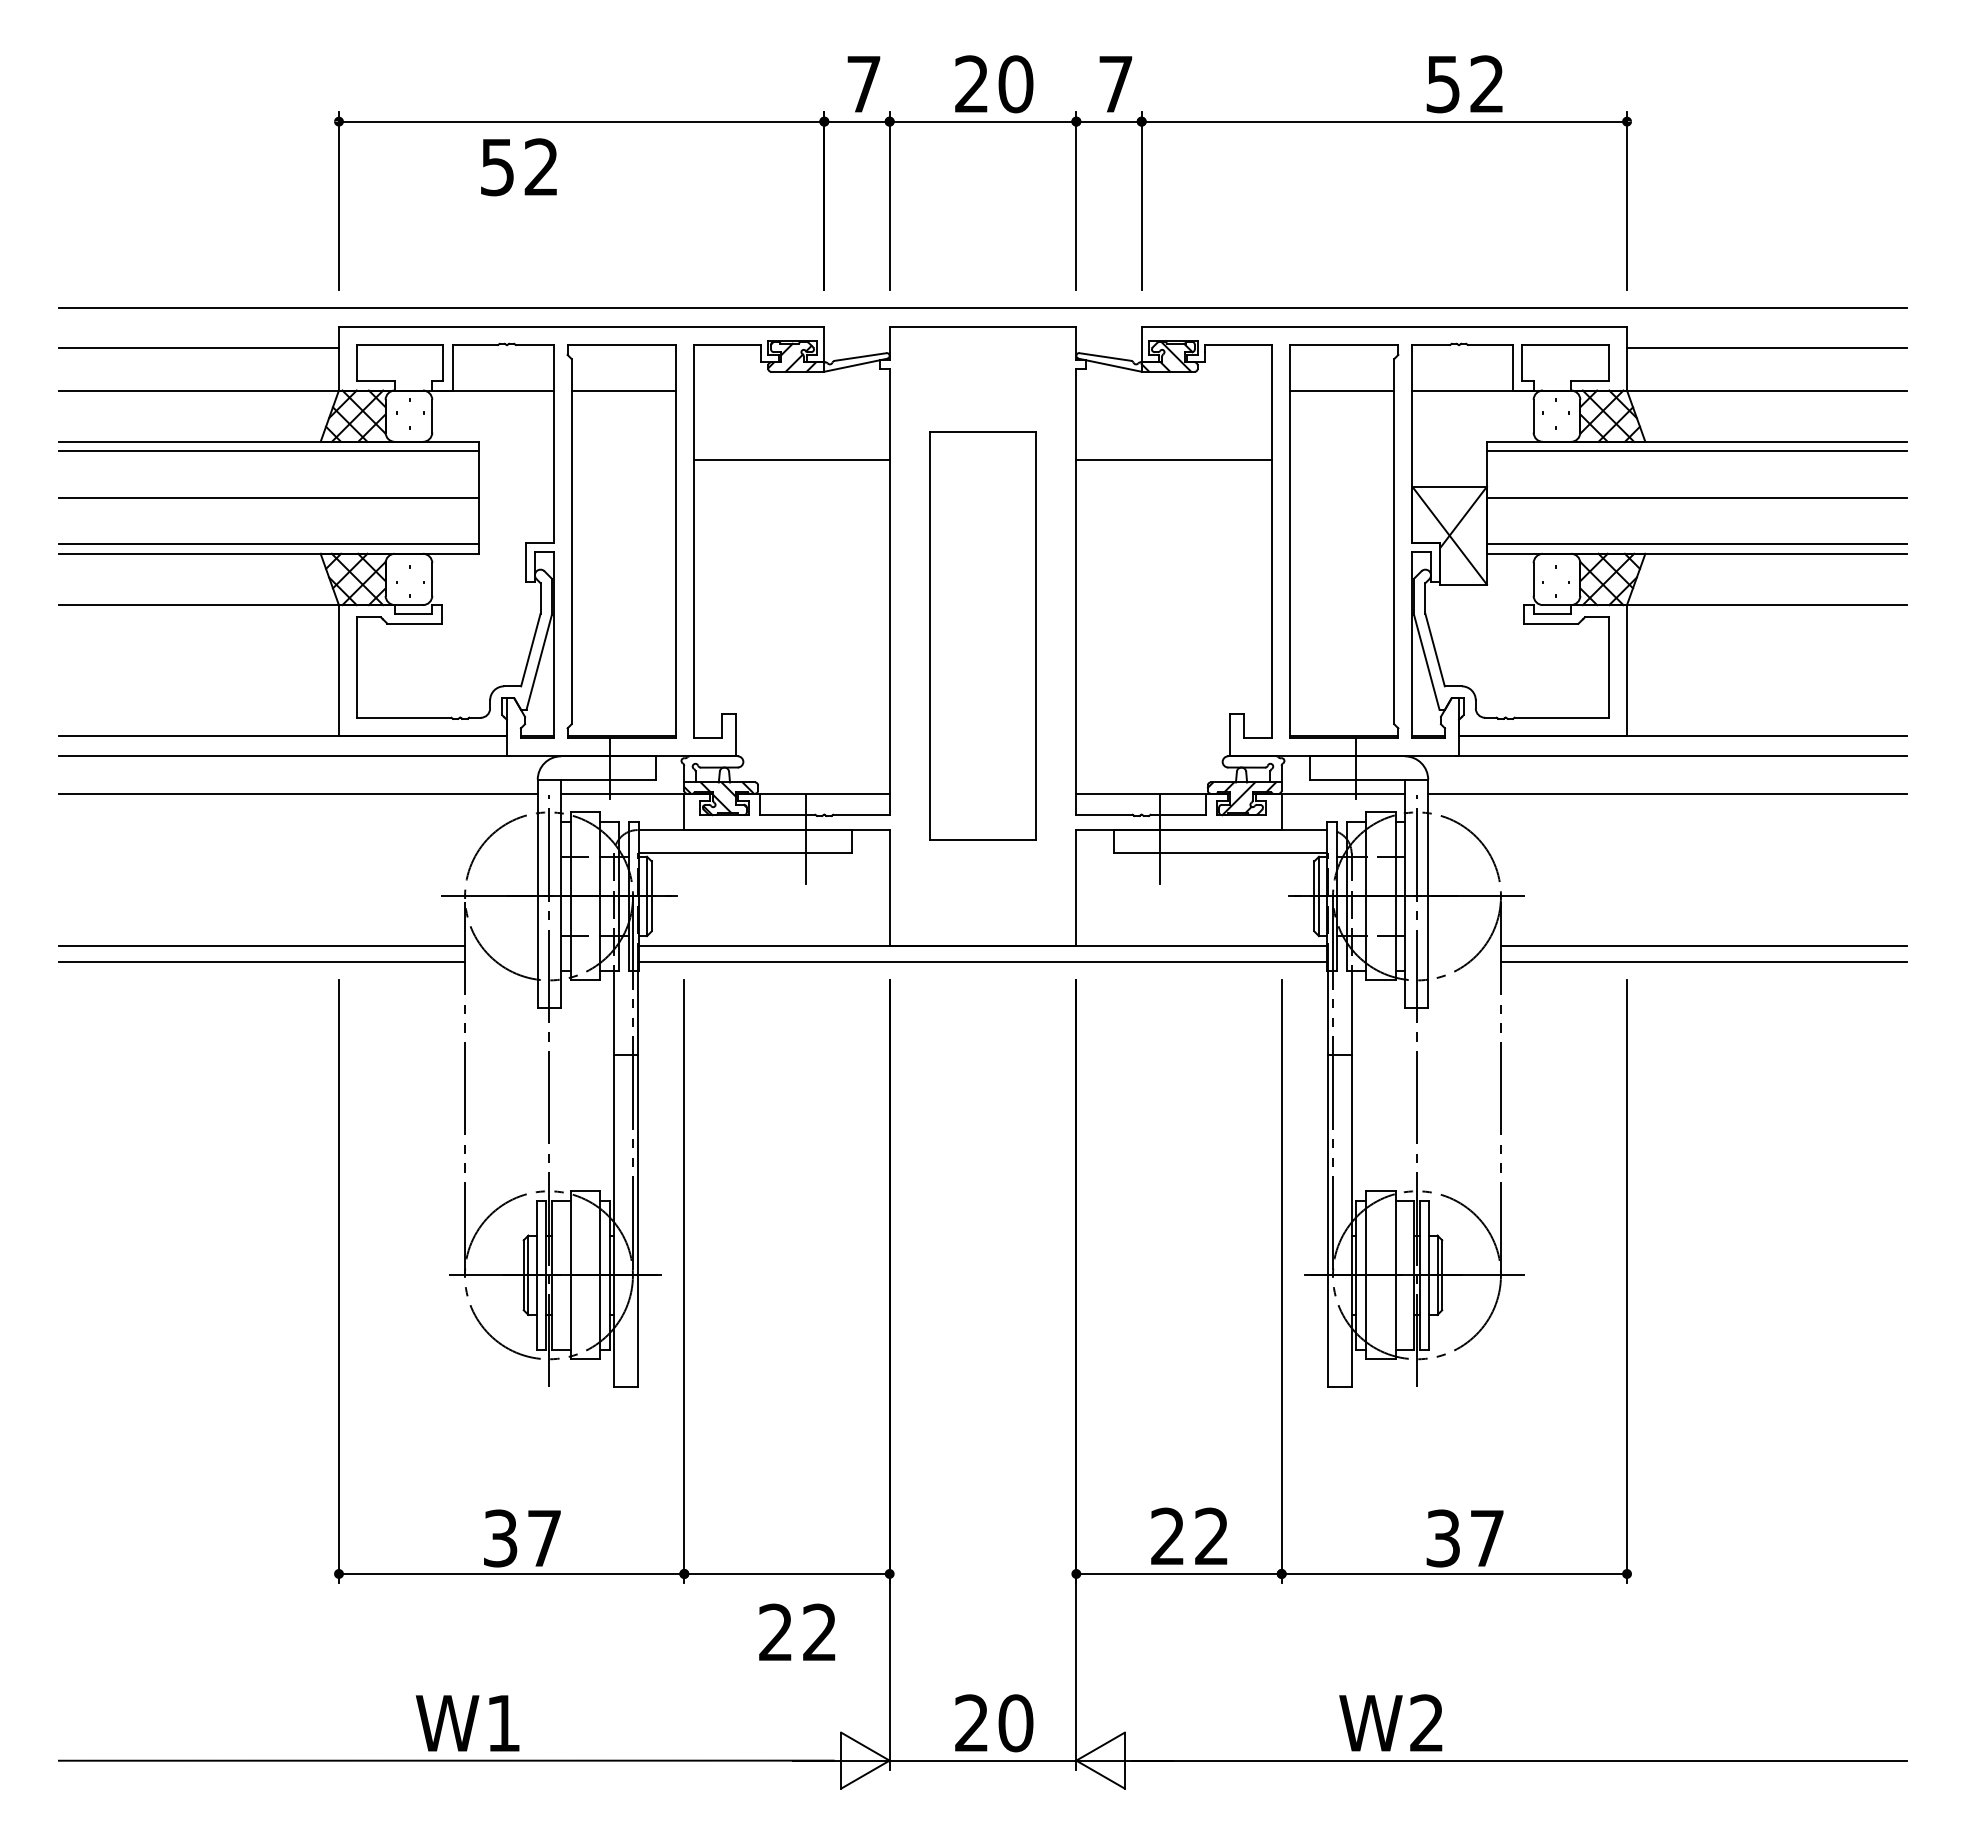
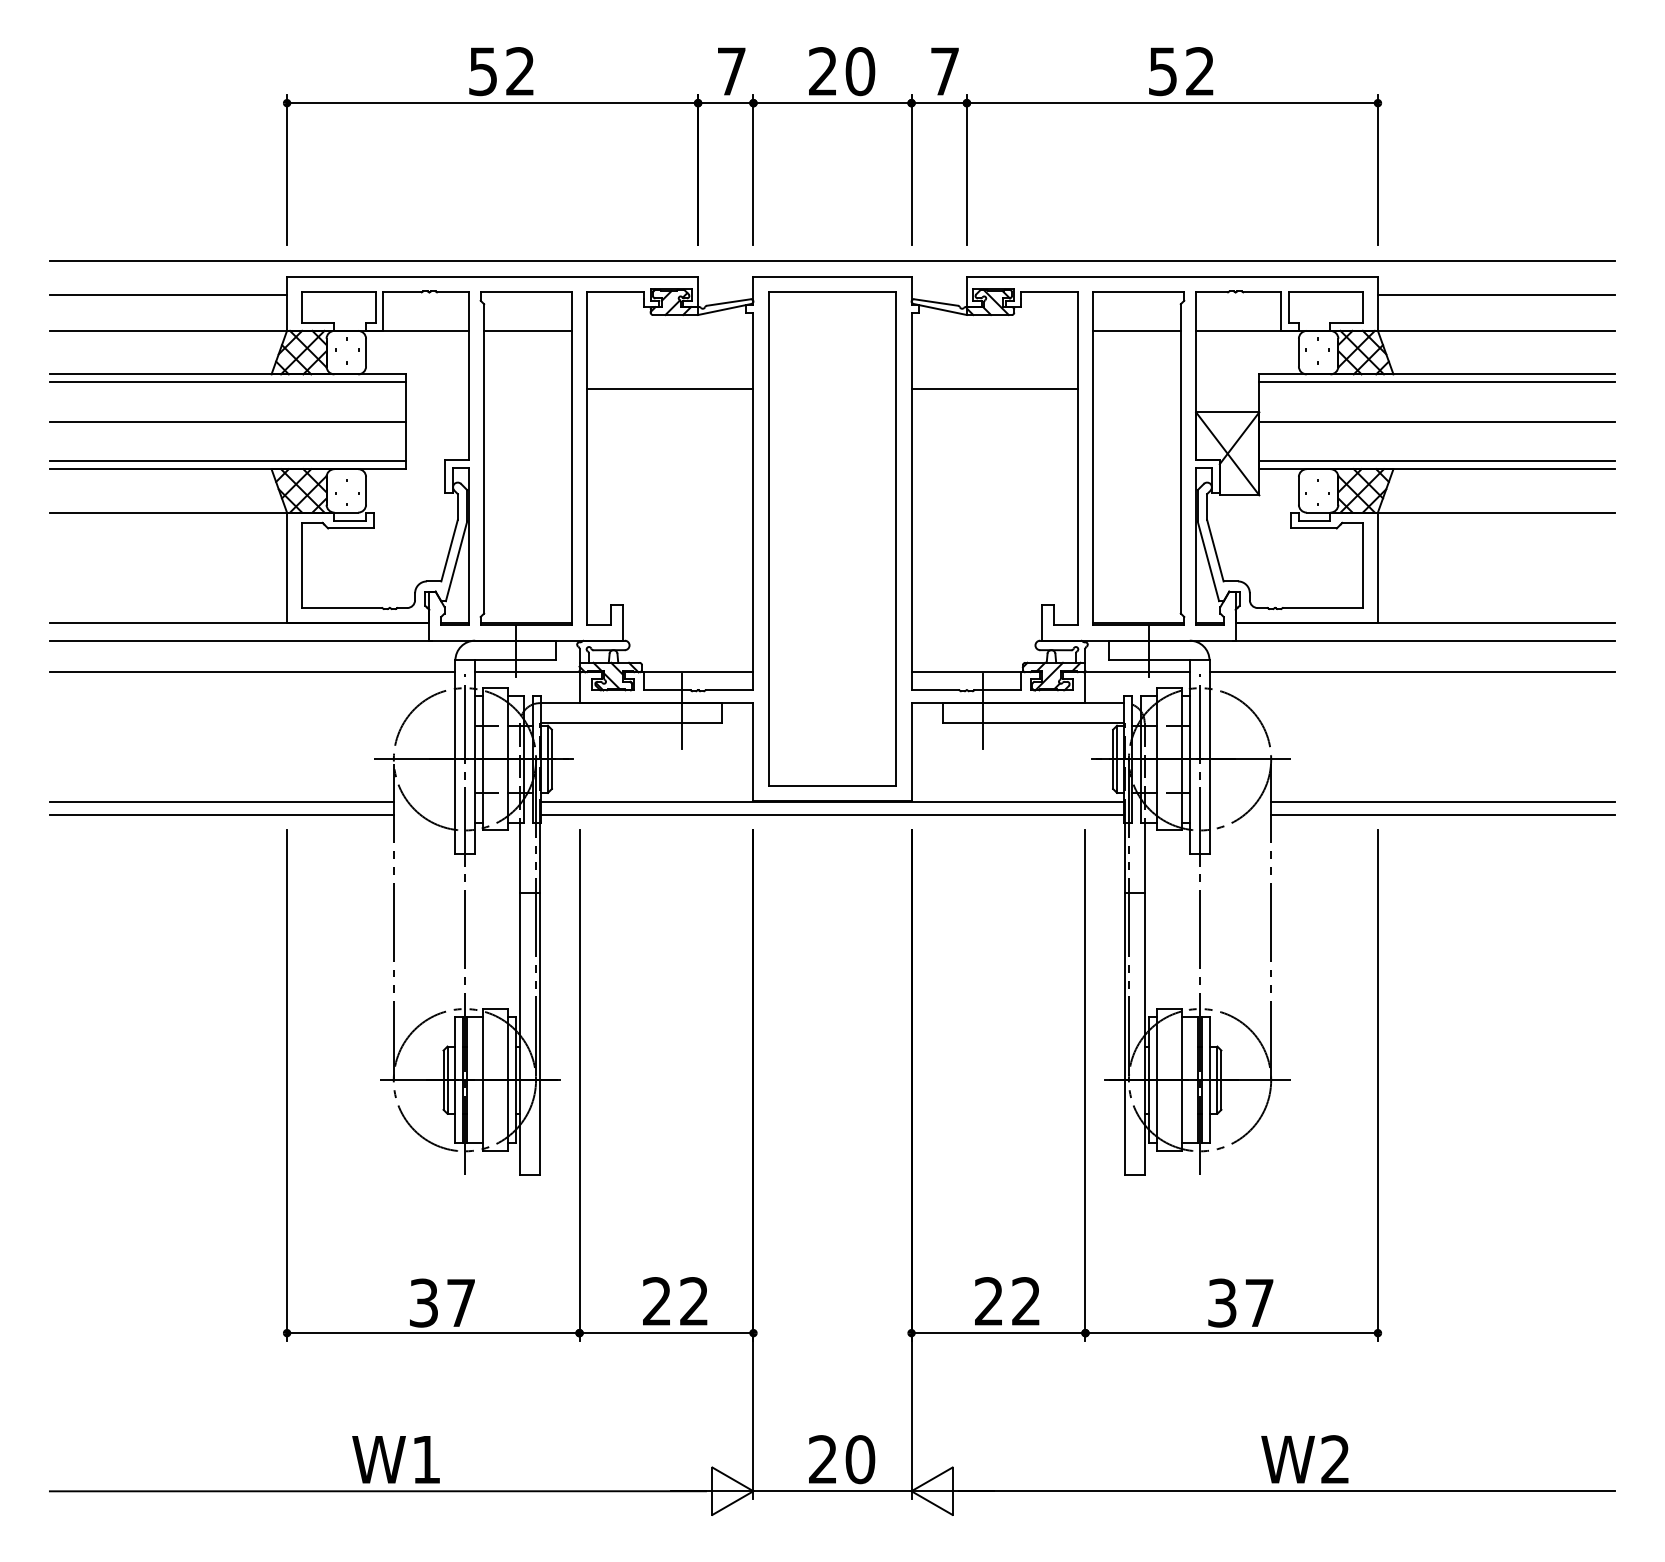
text: (1464, 84) -> (1180, 71), moved
text: (518, 167) -> (500, 71), moved
part: (982, 636) -> (832, 539), size x1.43
text: (797, 1631) -> (675, 1300), moved
text: (1390, 1722) -> (1304, 1458), moved

